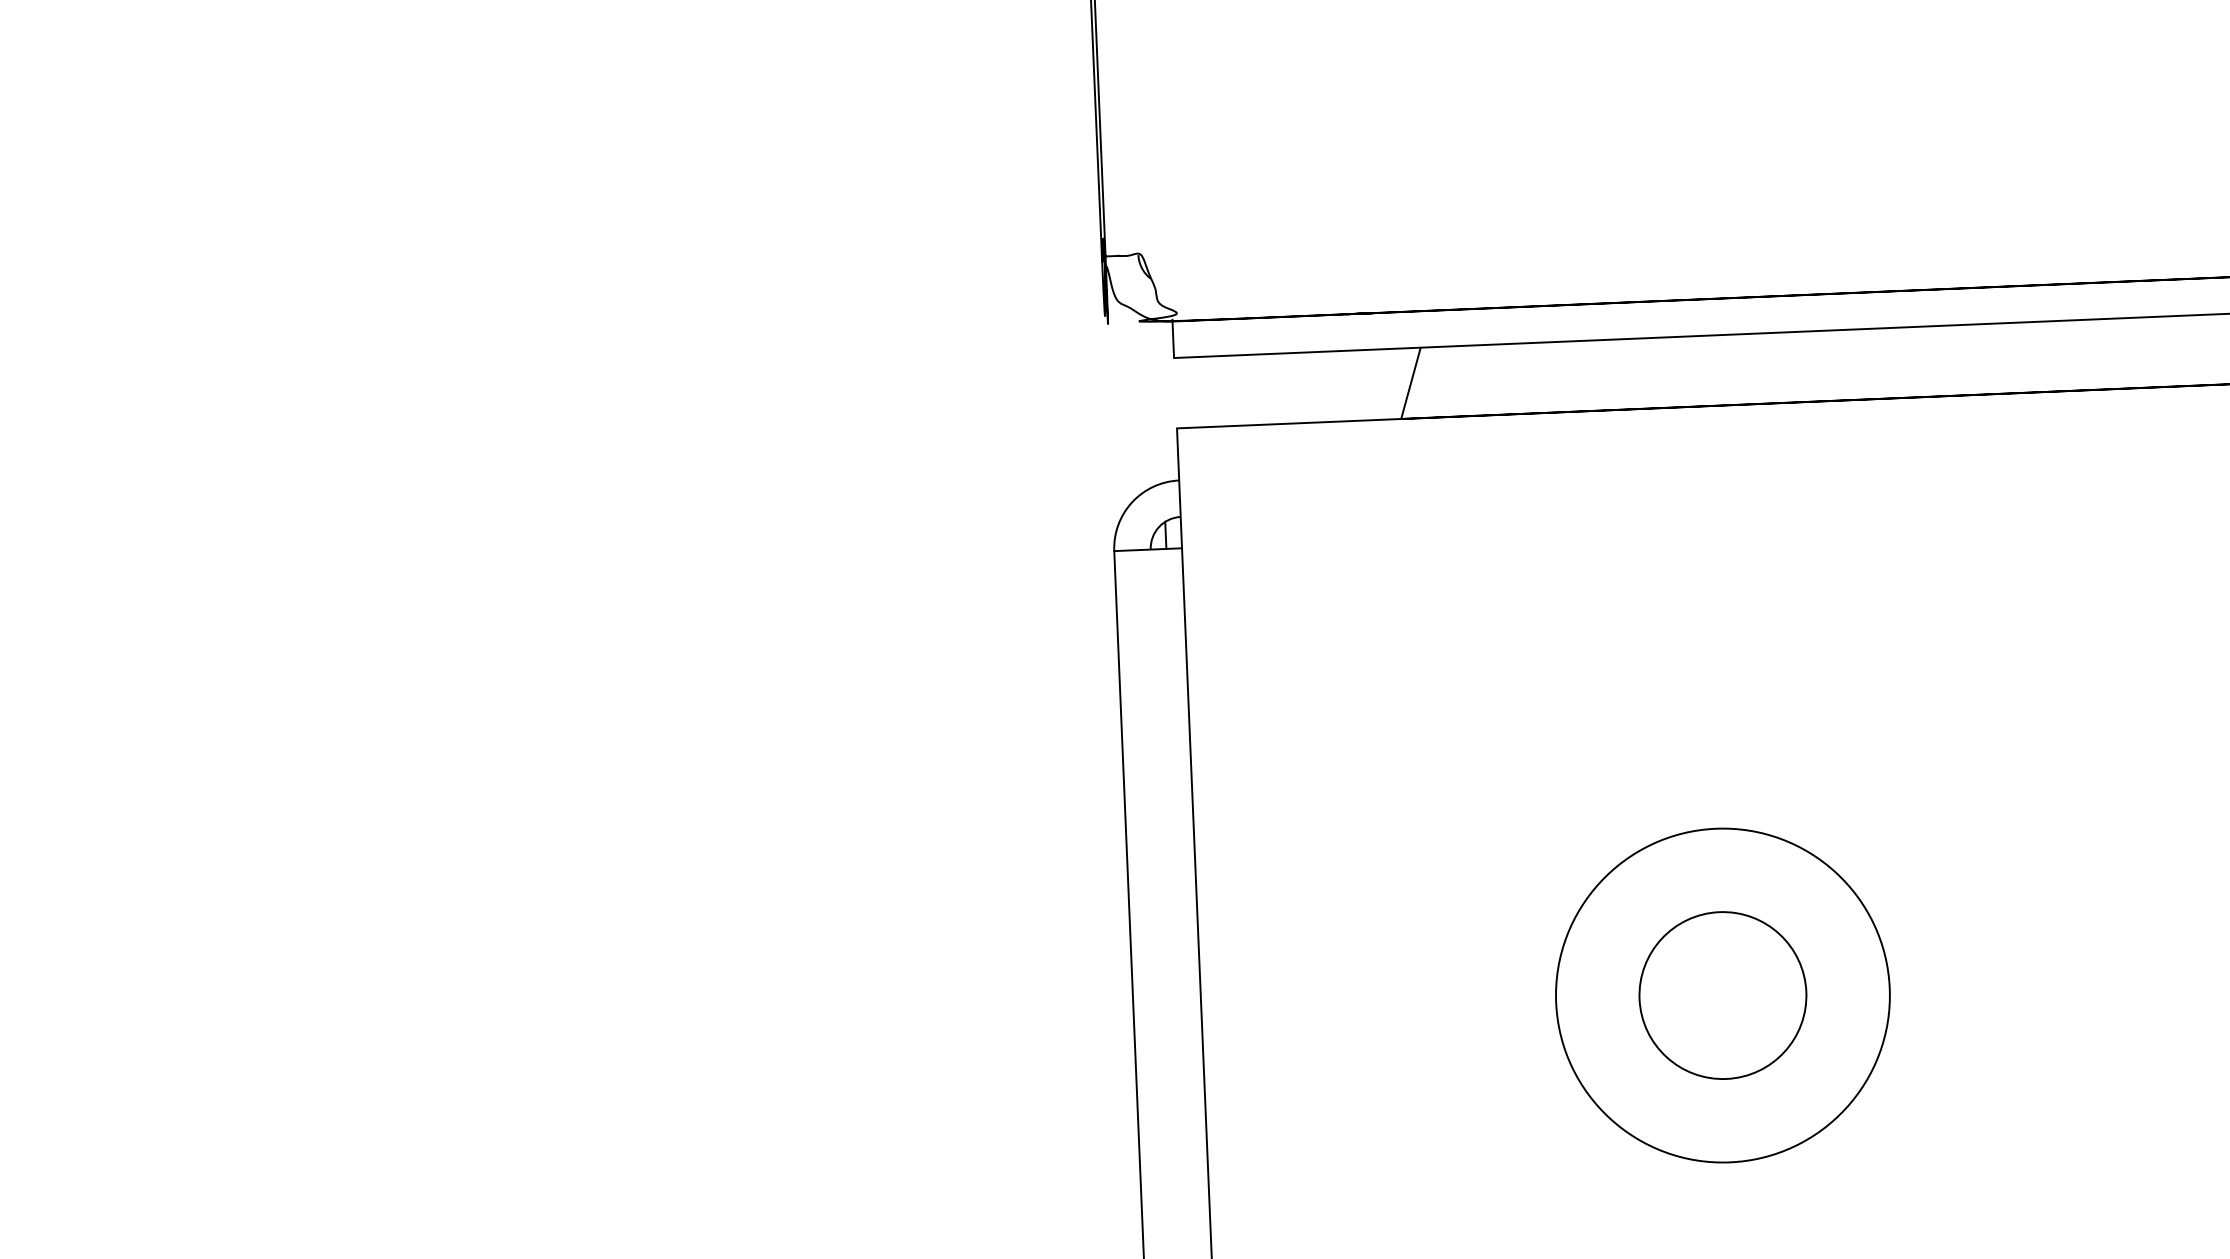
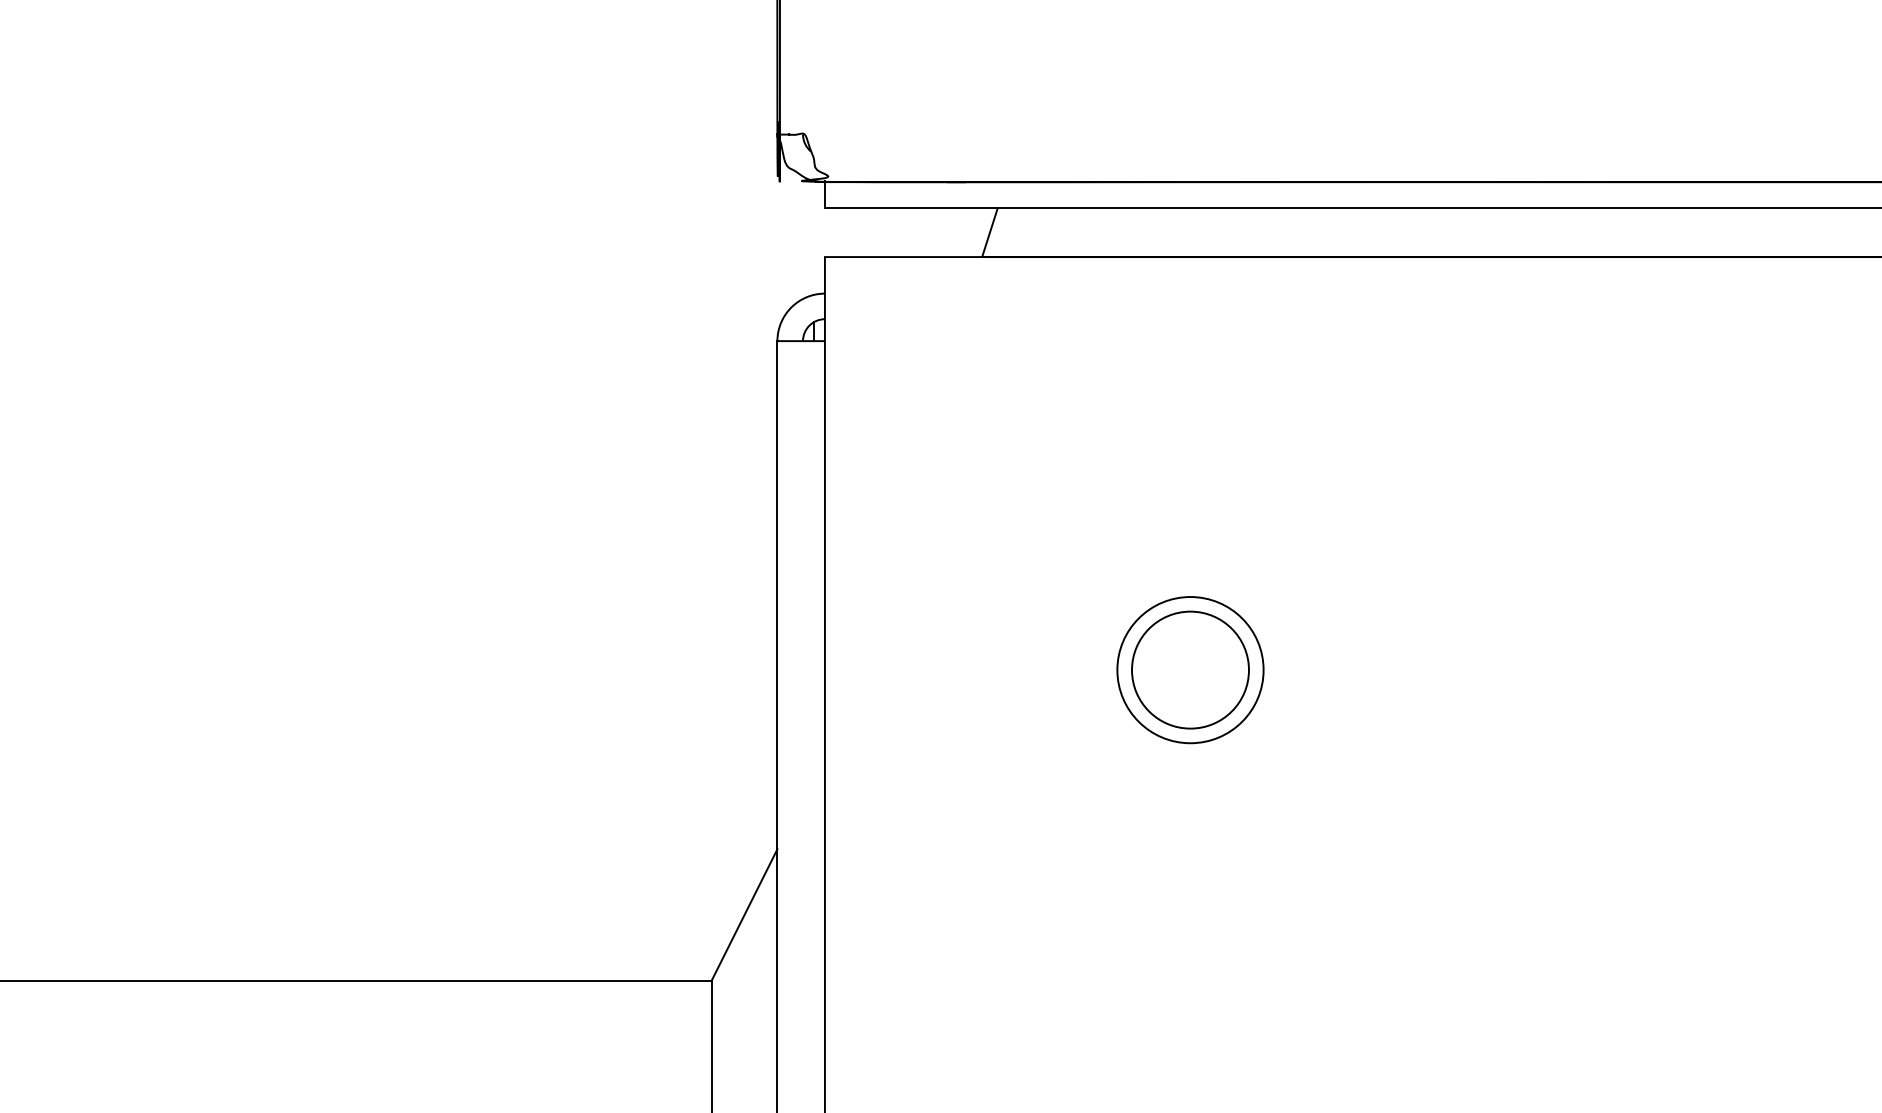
circle: (1722, 996) -> (1190, 670), size x0.62

